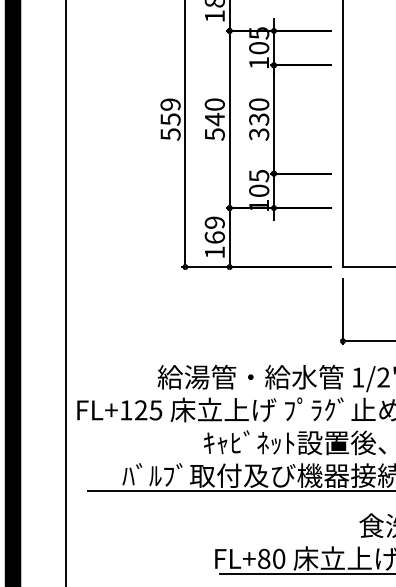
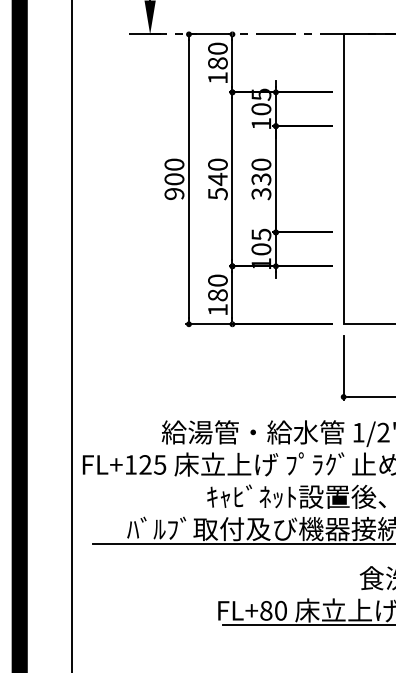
text: (170, 119) -> (174, 179), 559 -> 900
text: (214, 229) -> (217, 287), 169 -> 180

